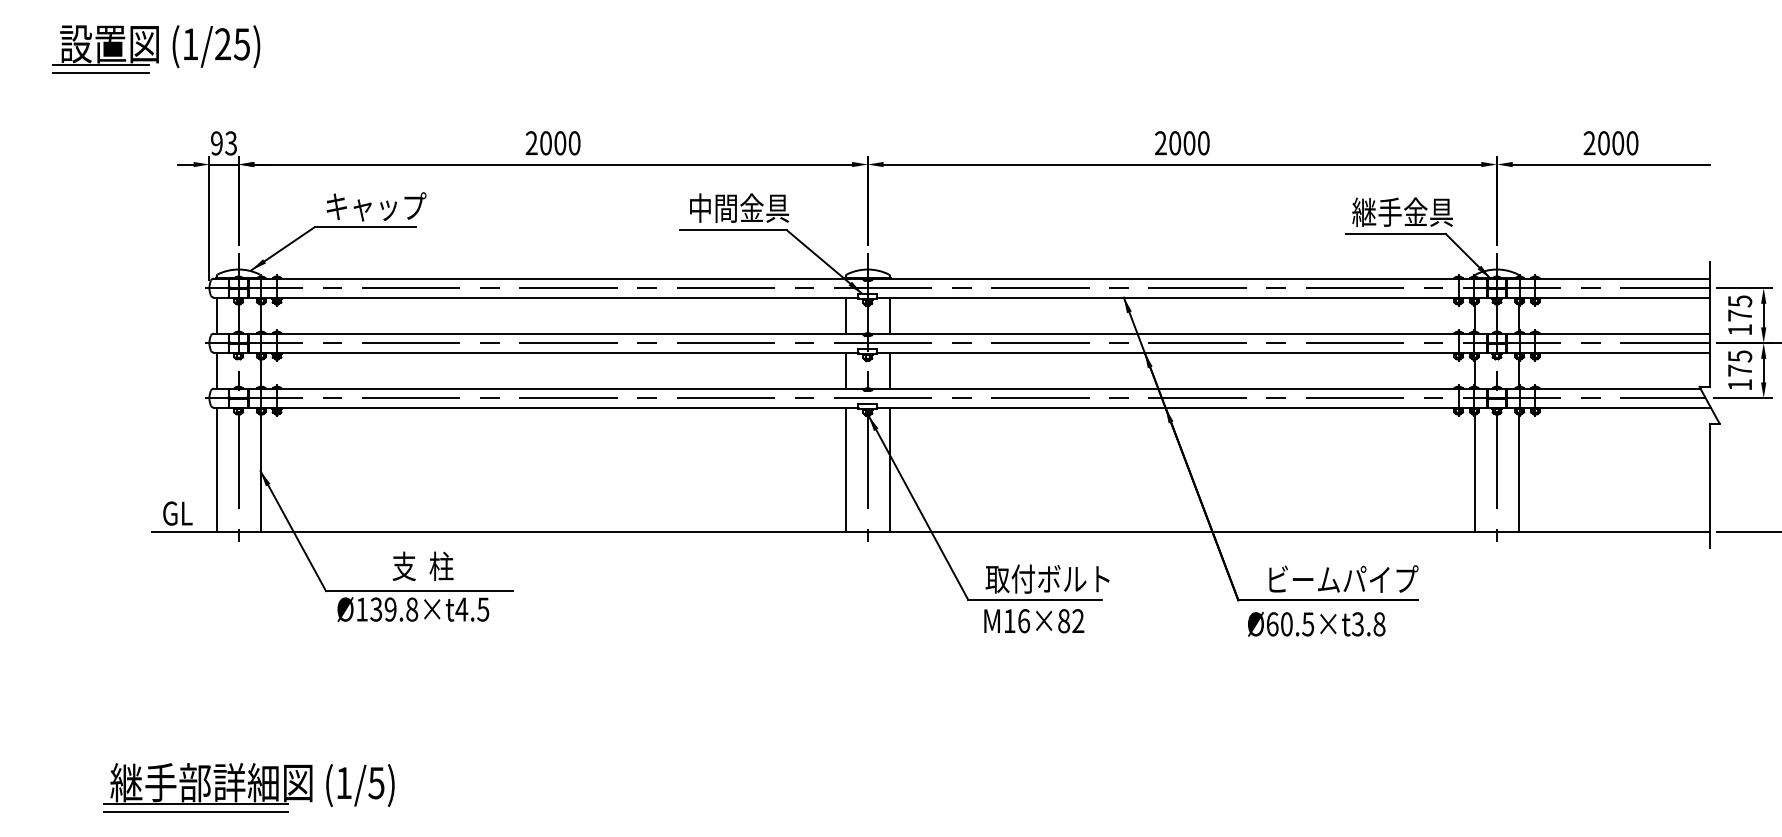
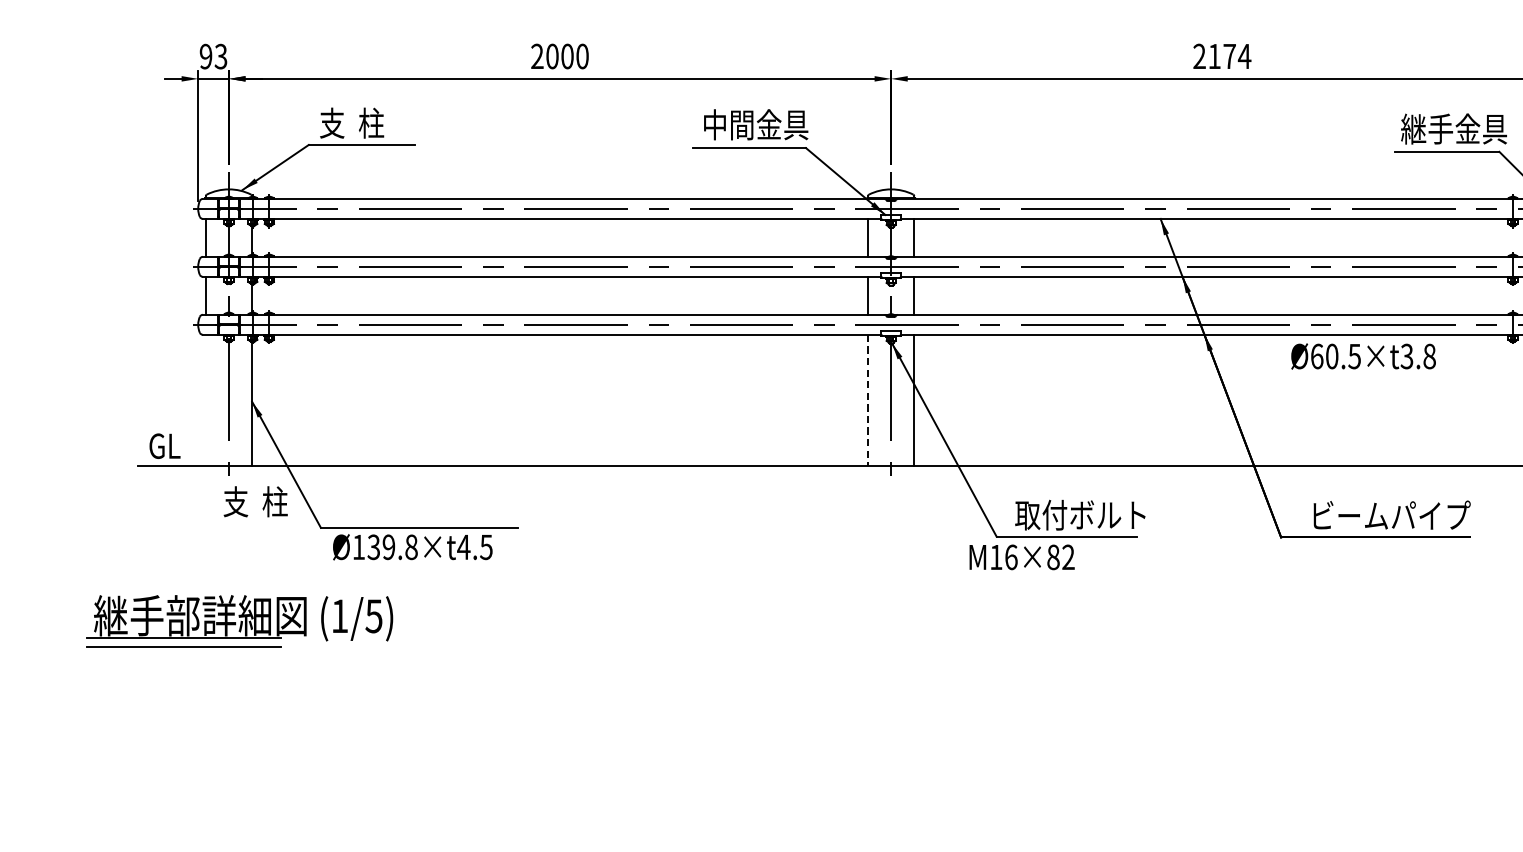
text: (1189, 143) -> (1229, 56), 2000 -> 2174
text: (375, 206) -> (372, 123), キャップ -> 支  柱
line: (216, 469) -> (205, 399), removed
line: (845, 470) -> (867, 400), solid -> dashed
text: (422, 566) -> (255, 501), moved
text: (1034, 621) -> (1022, 557), moved
text: (1316, 623) -> (1363, 355), moved
part: (248, 787) -> (239, 620), moved

